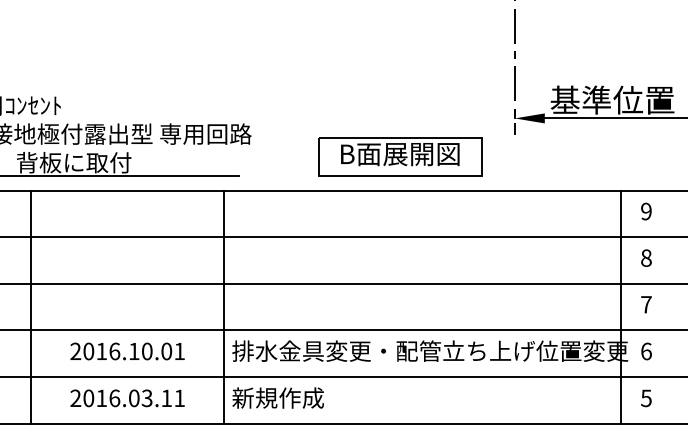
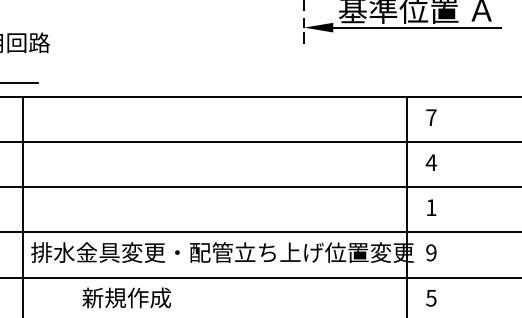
part: (400, 156) -> (193, 64), removed
text: (646, 211) -> (431, 117), 9 -> 7
text: (646, 257) -> (431, 162), 8 -> 4
text: (646, 304) -> (431, 207), 7 -> 1
text: (646, 351) -> (431, 252), 6 -> 9
text: (277, 397) -> (126, 297), moved

